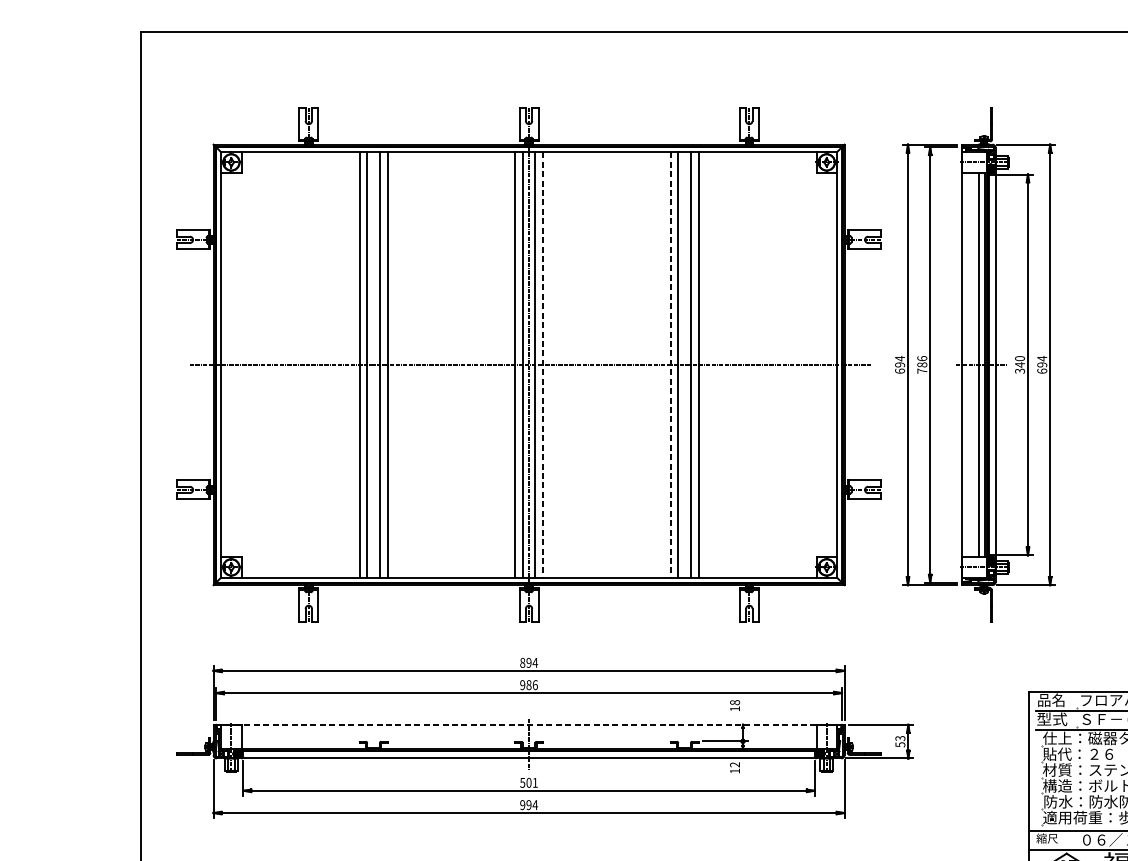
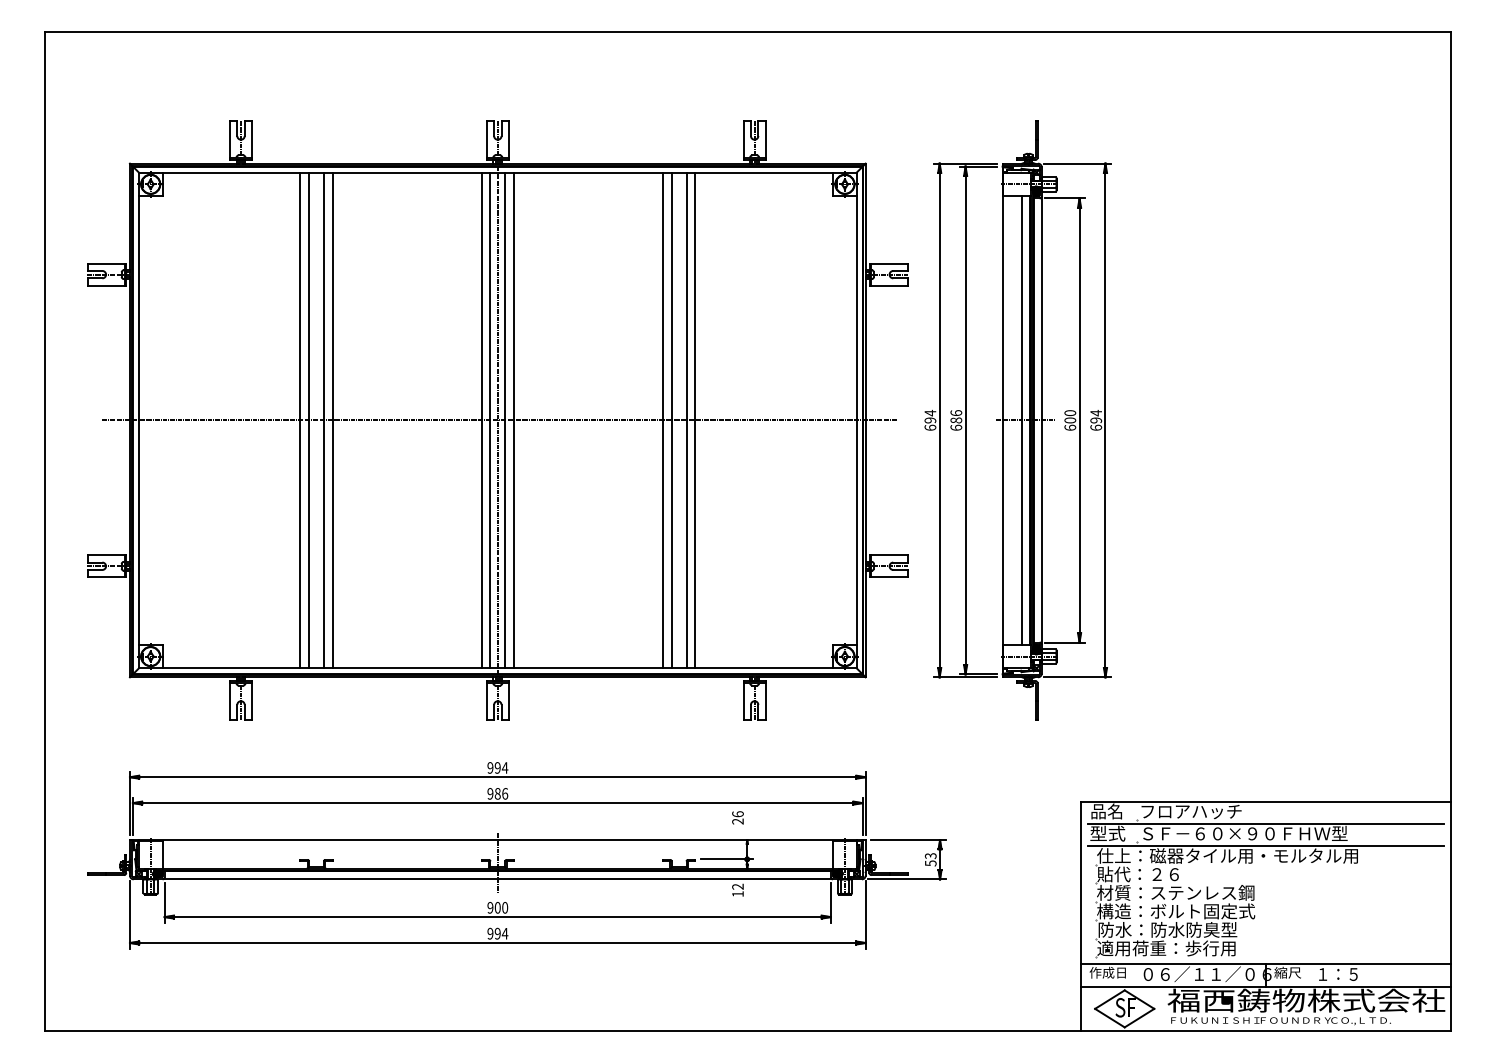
line: (543, 364) -> (514, 420), dashed -> solid
line: (670, 364) -> (662, 420), dashed -> solid
text: (1020, 367) -> (1070, 423), 340 -> 600
text: (922, 370) -> (956, 427), 786 -> 686
text: (522, 662) -> (490, 767), 894 -> 994
text: (734, 705) -> (737, 817), 18 -> 26
line: (528, 725) -> (497, 840), dashed -> solid
text: (528, 782) -> (497, 907), 501 -> 900
text: (1051, 838) -> (1107, 972), 縮尺 -> 作成日

